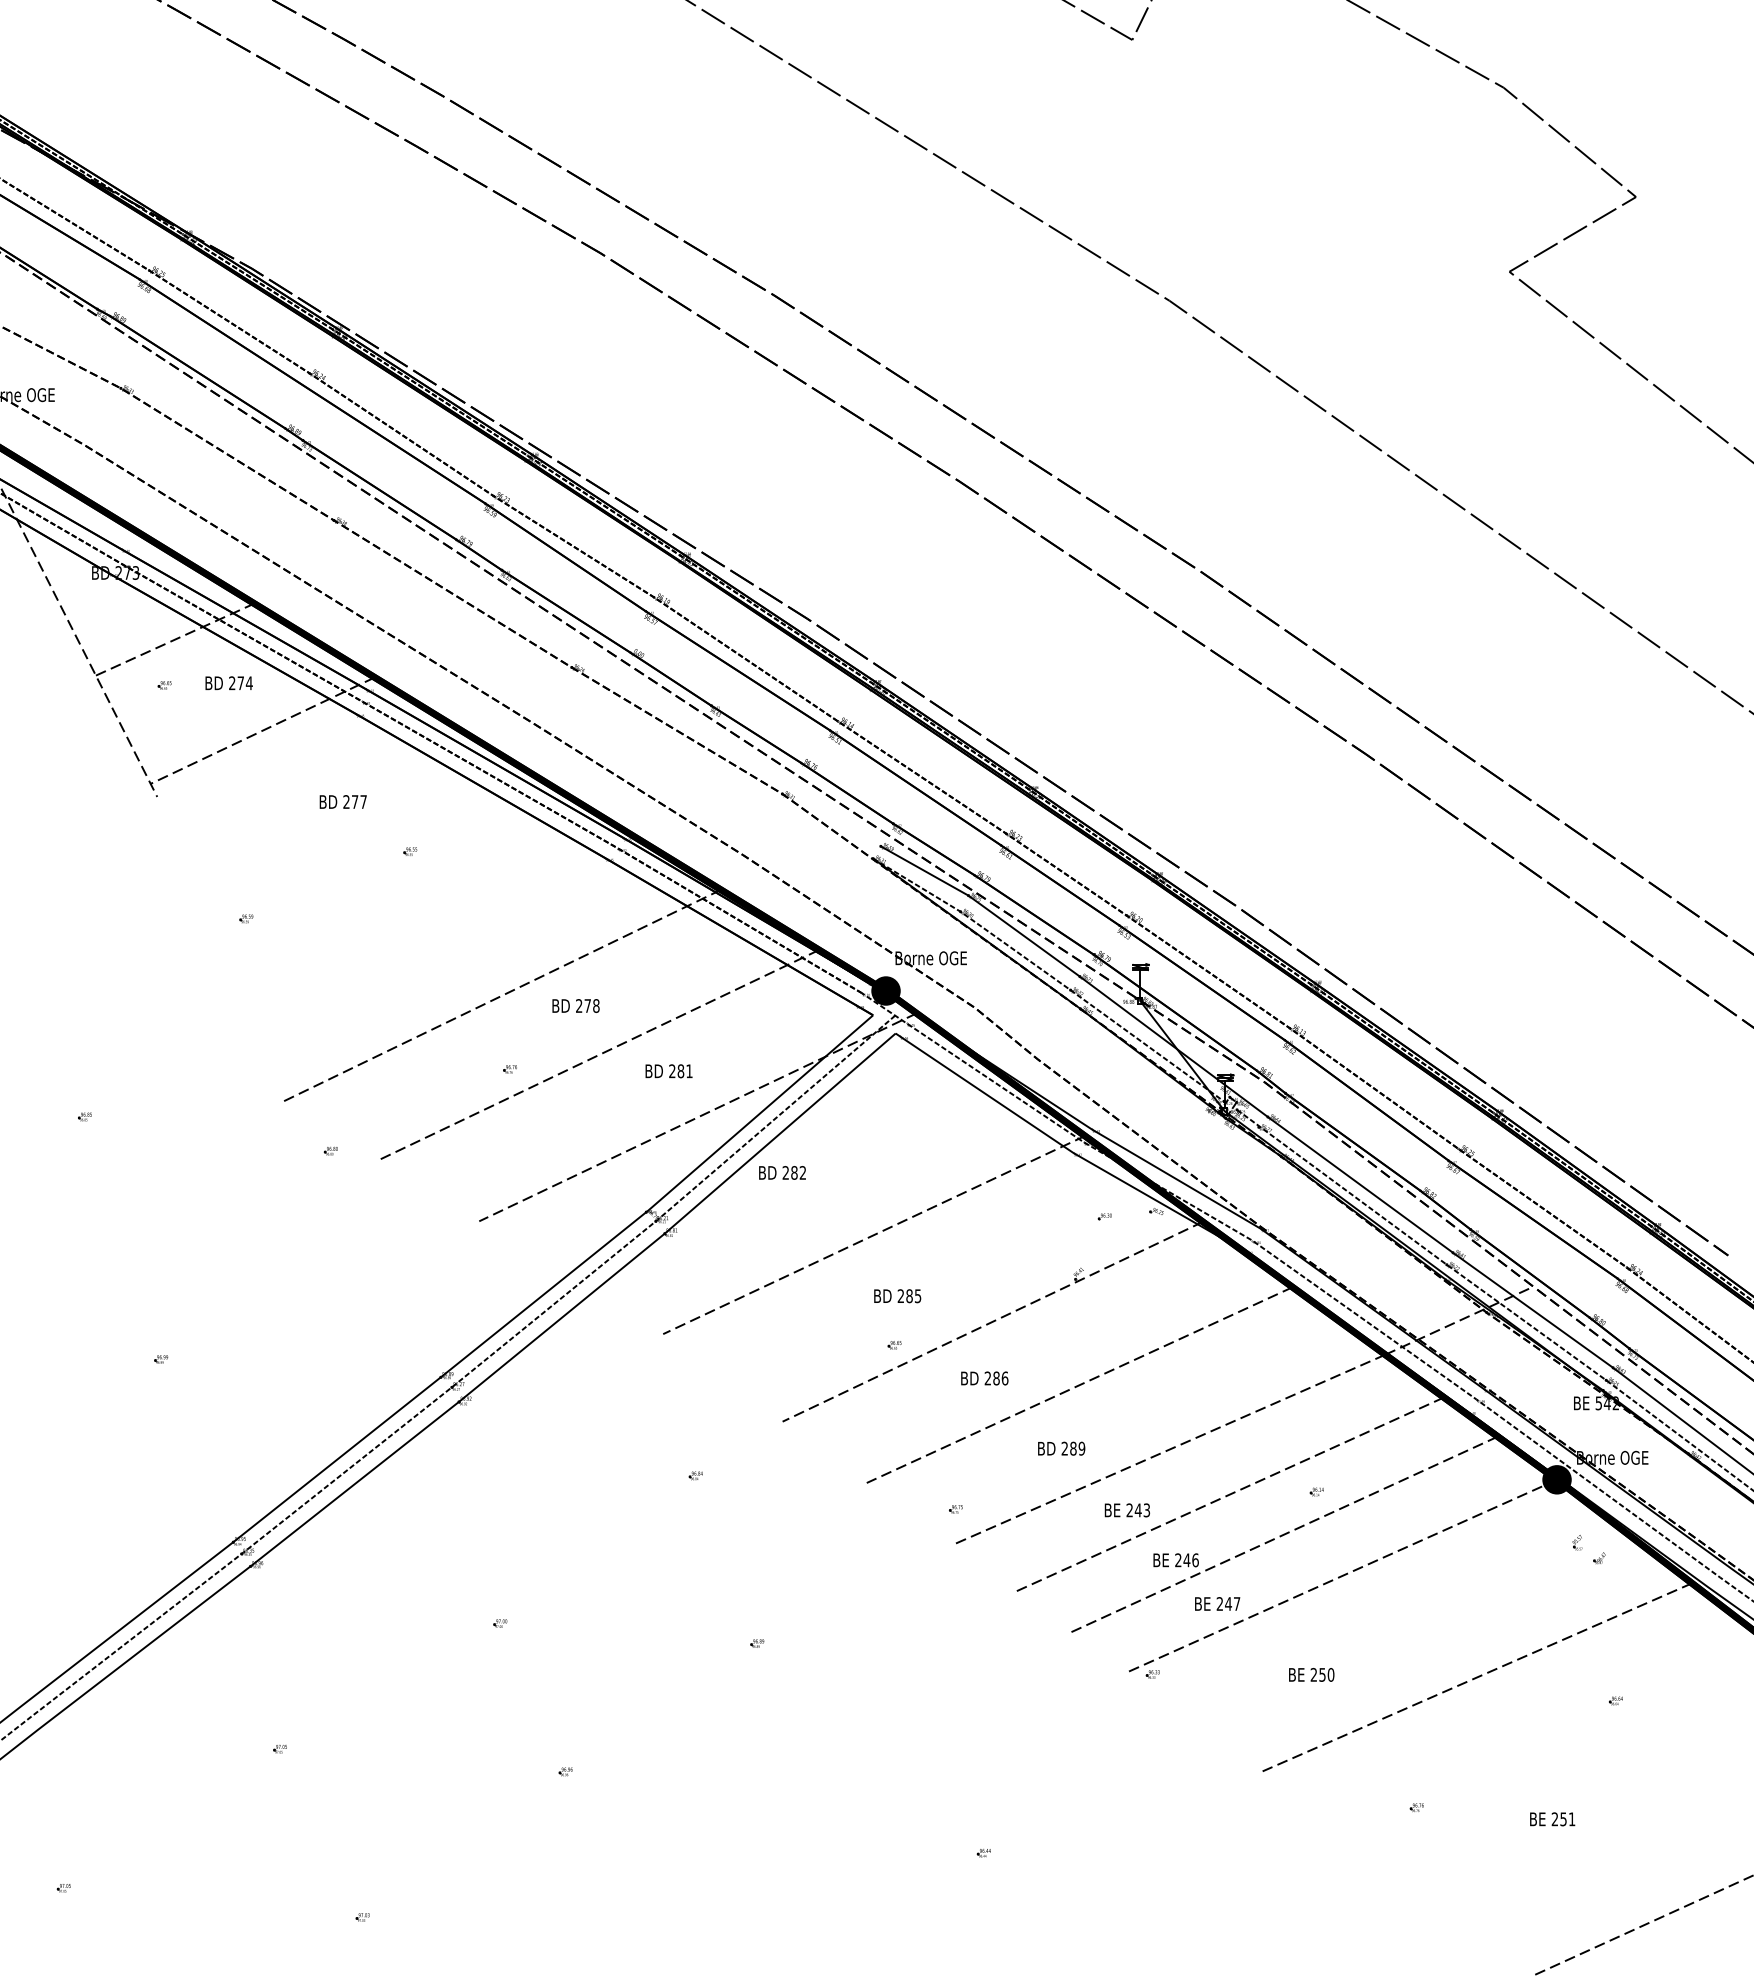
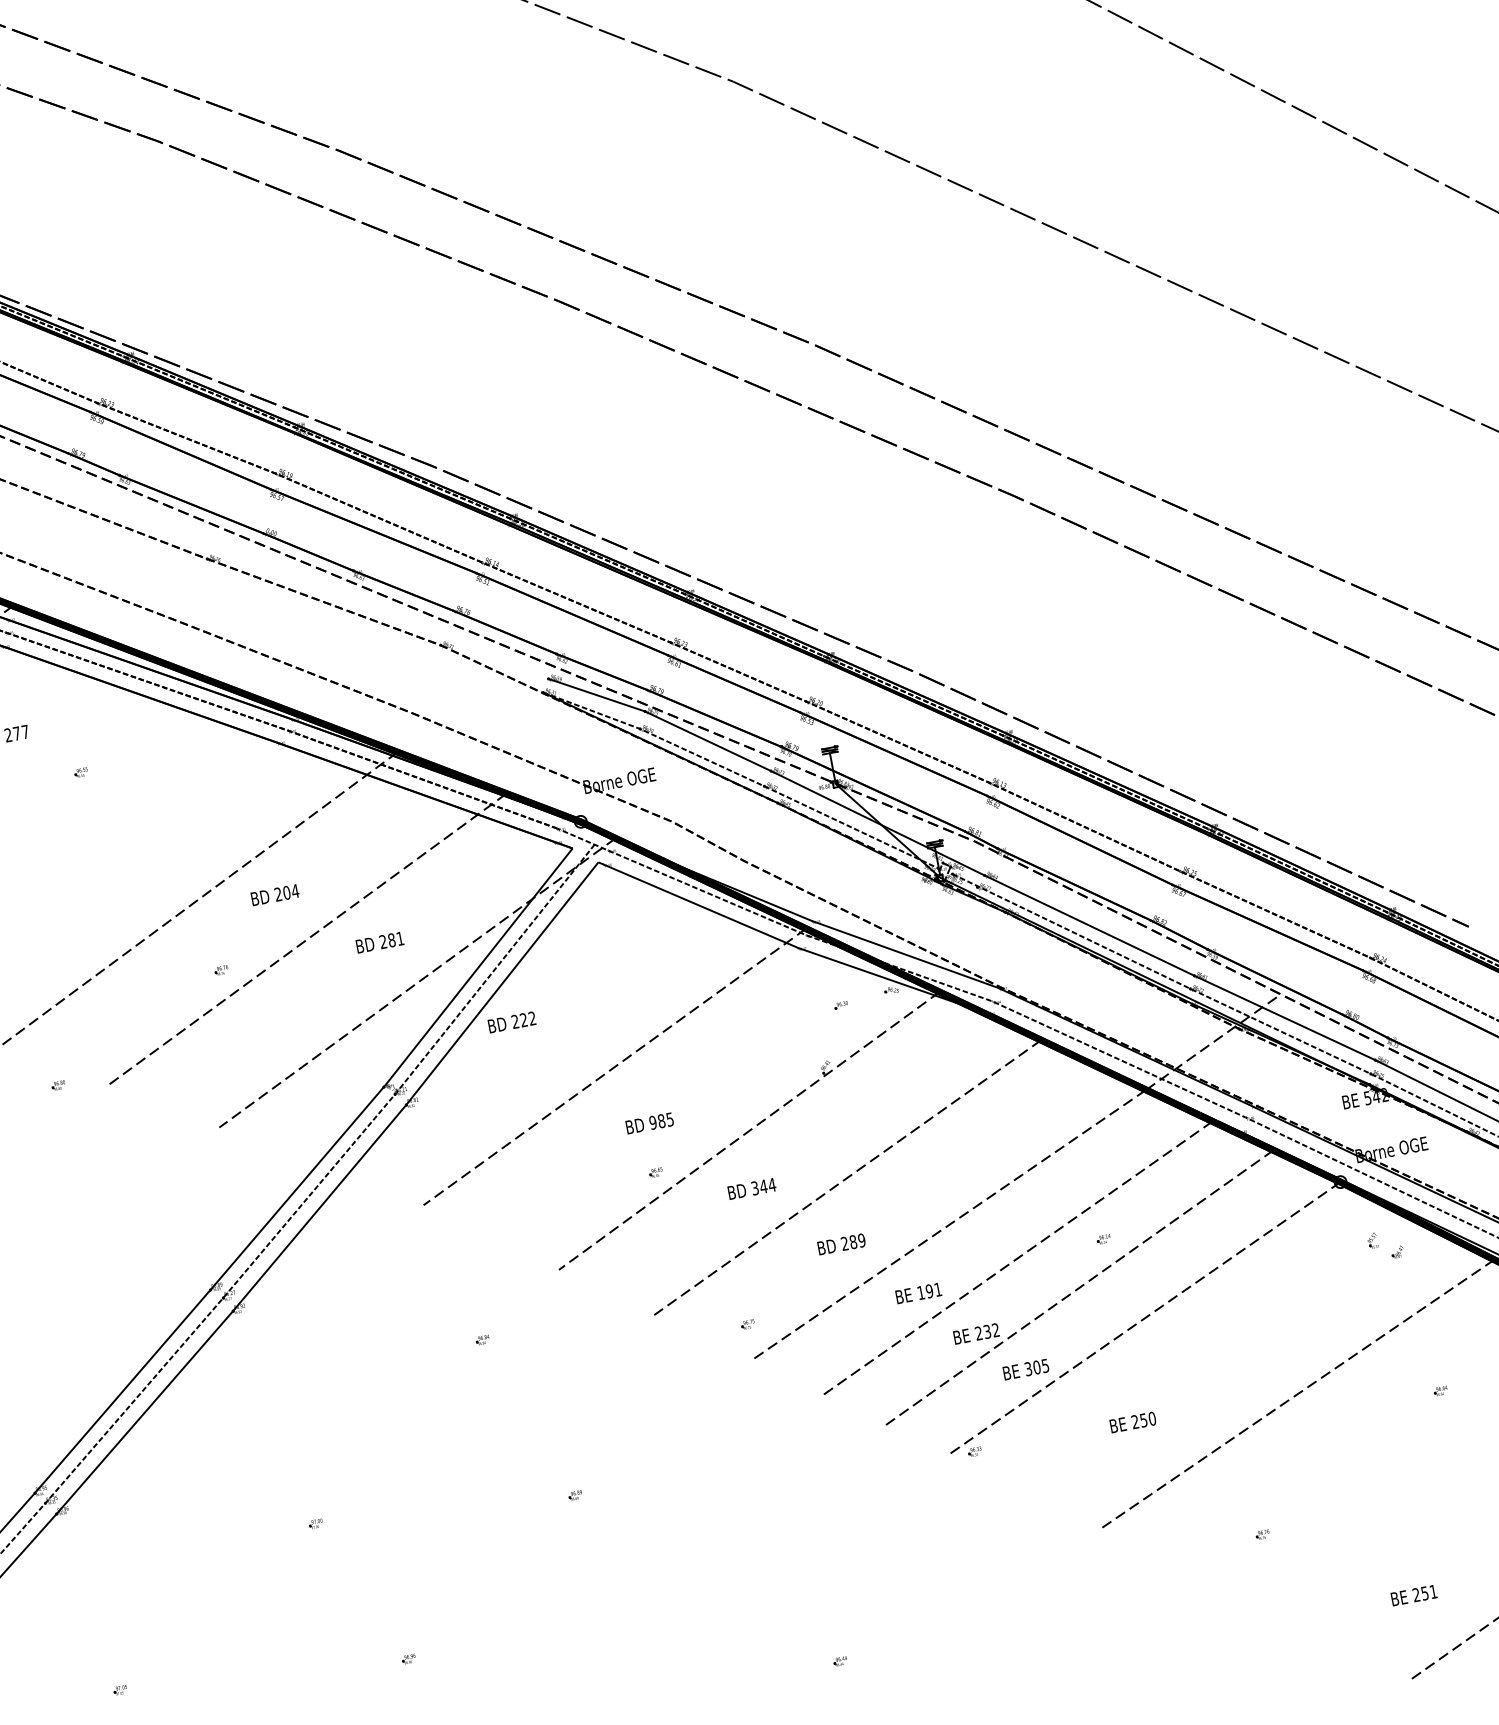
fill: (885, 990) -> (580, 821), removed
text: (591, 1005) -> (290, 891), 278 -> 204
text: (794, 1172) -> (523, 1019), 282 -> 222
text: (900, 1296) -> (652, 1123), 285 -> 985
text: (996, 1378) -> (763, 1186), 286 -> 344
fill: (1556, 1479) -> (1339, 1181), removed
text: (1138, 1510) -> (929, 1291), 243 -> 191
text: (1190, 1560) -> (990, 1331), 246 -> 232
text: (1228, 1603) -> (1036, 1367), 247 -> 305
text: (1552, 1819) -> (1414, 1595), moved

